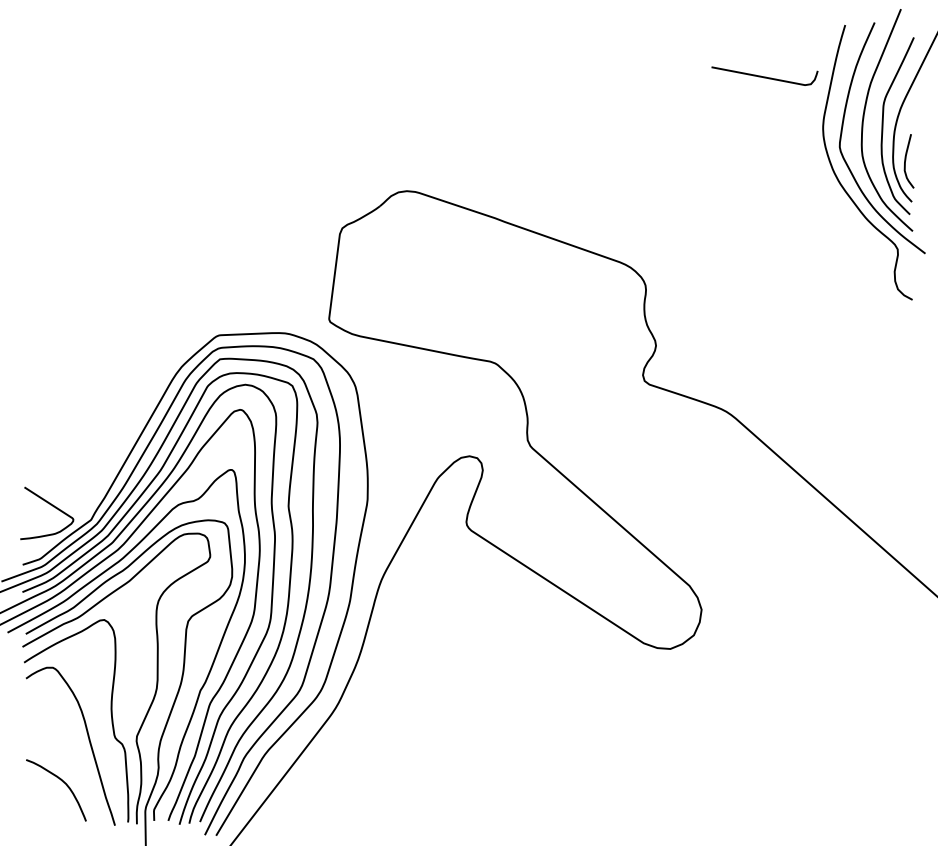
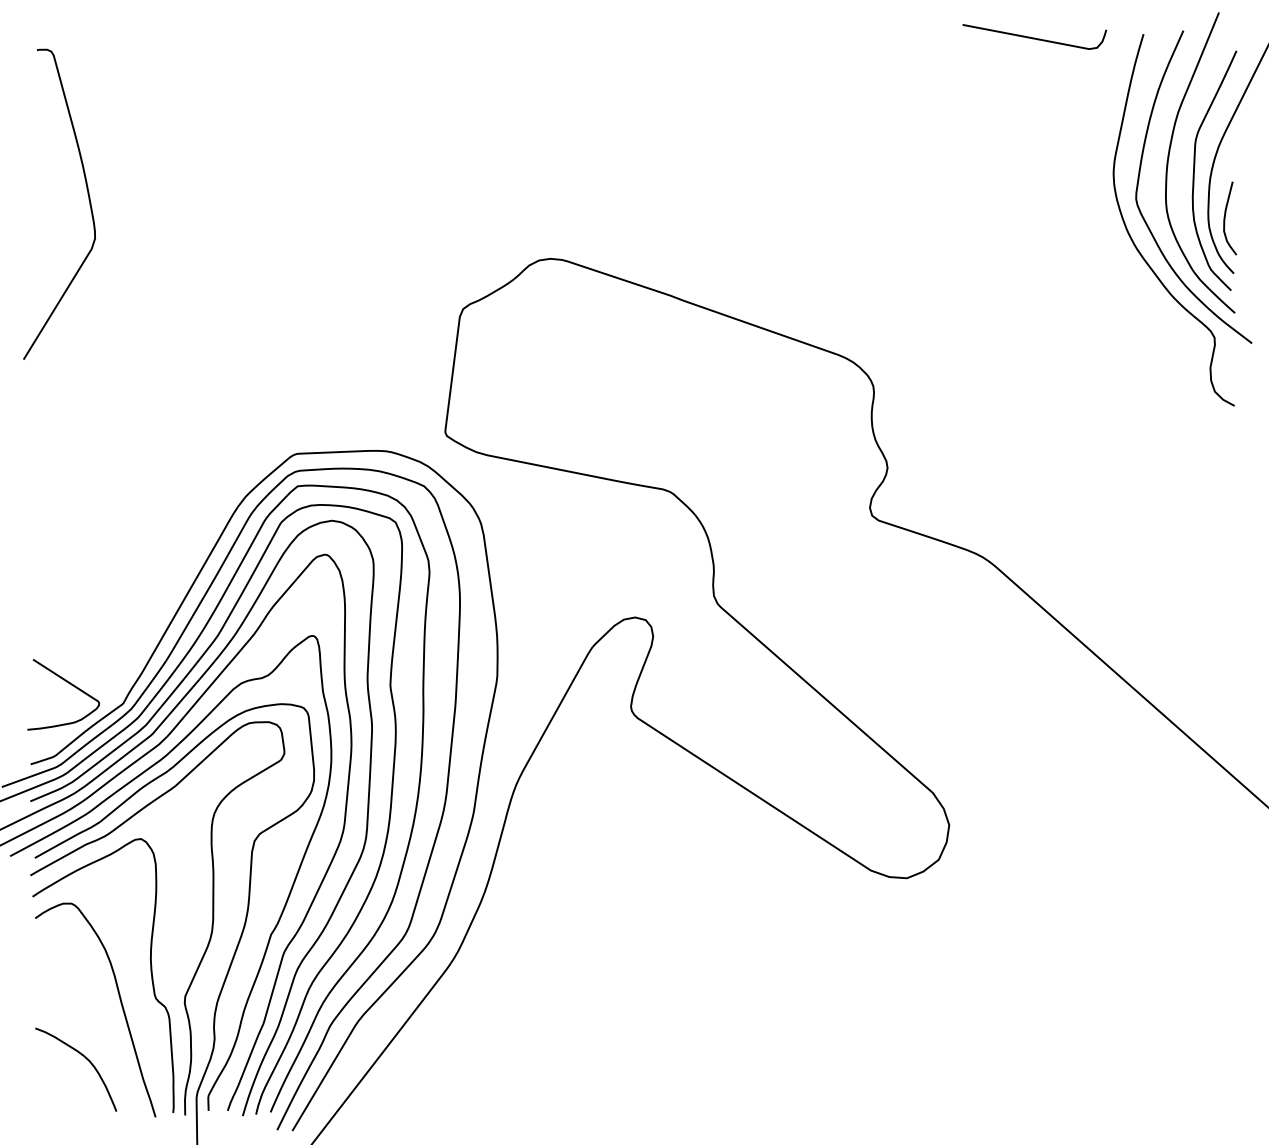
curve: (764, 76) -> (1034, 37), moved
curve: (64, 144) -> (87, 195), added

